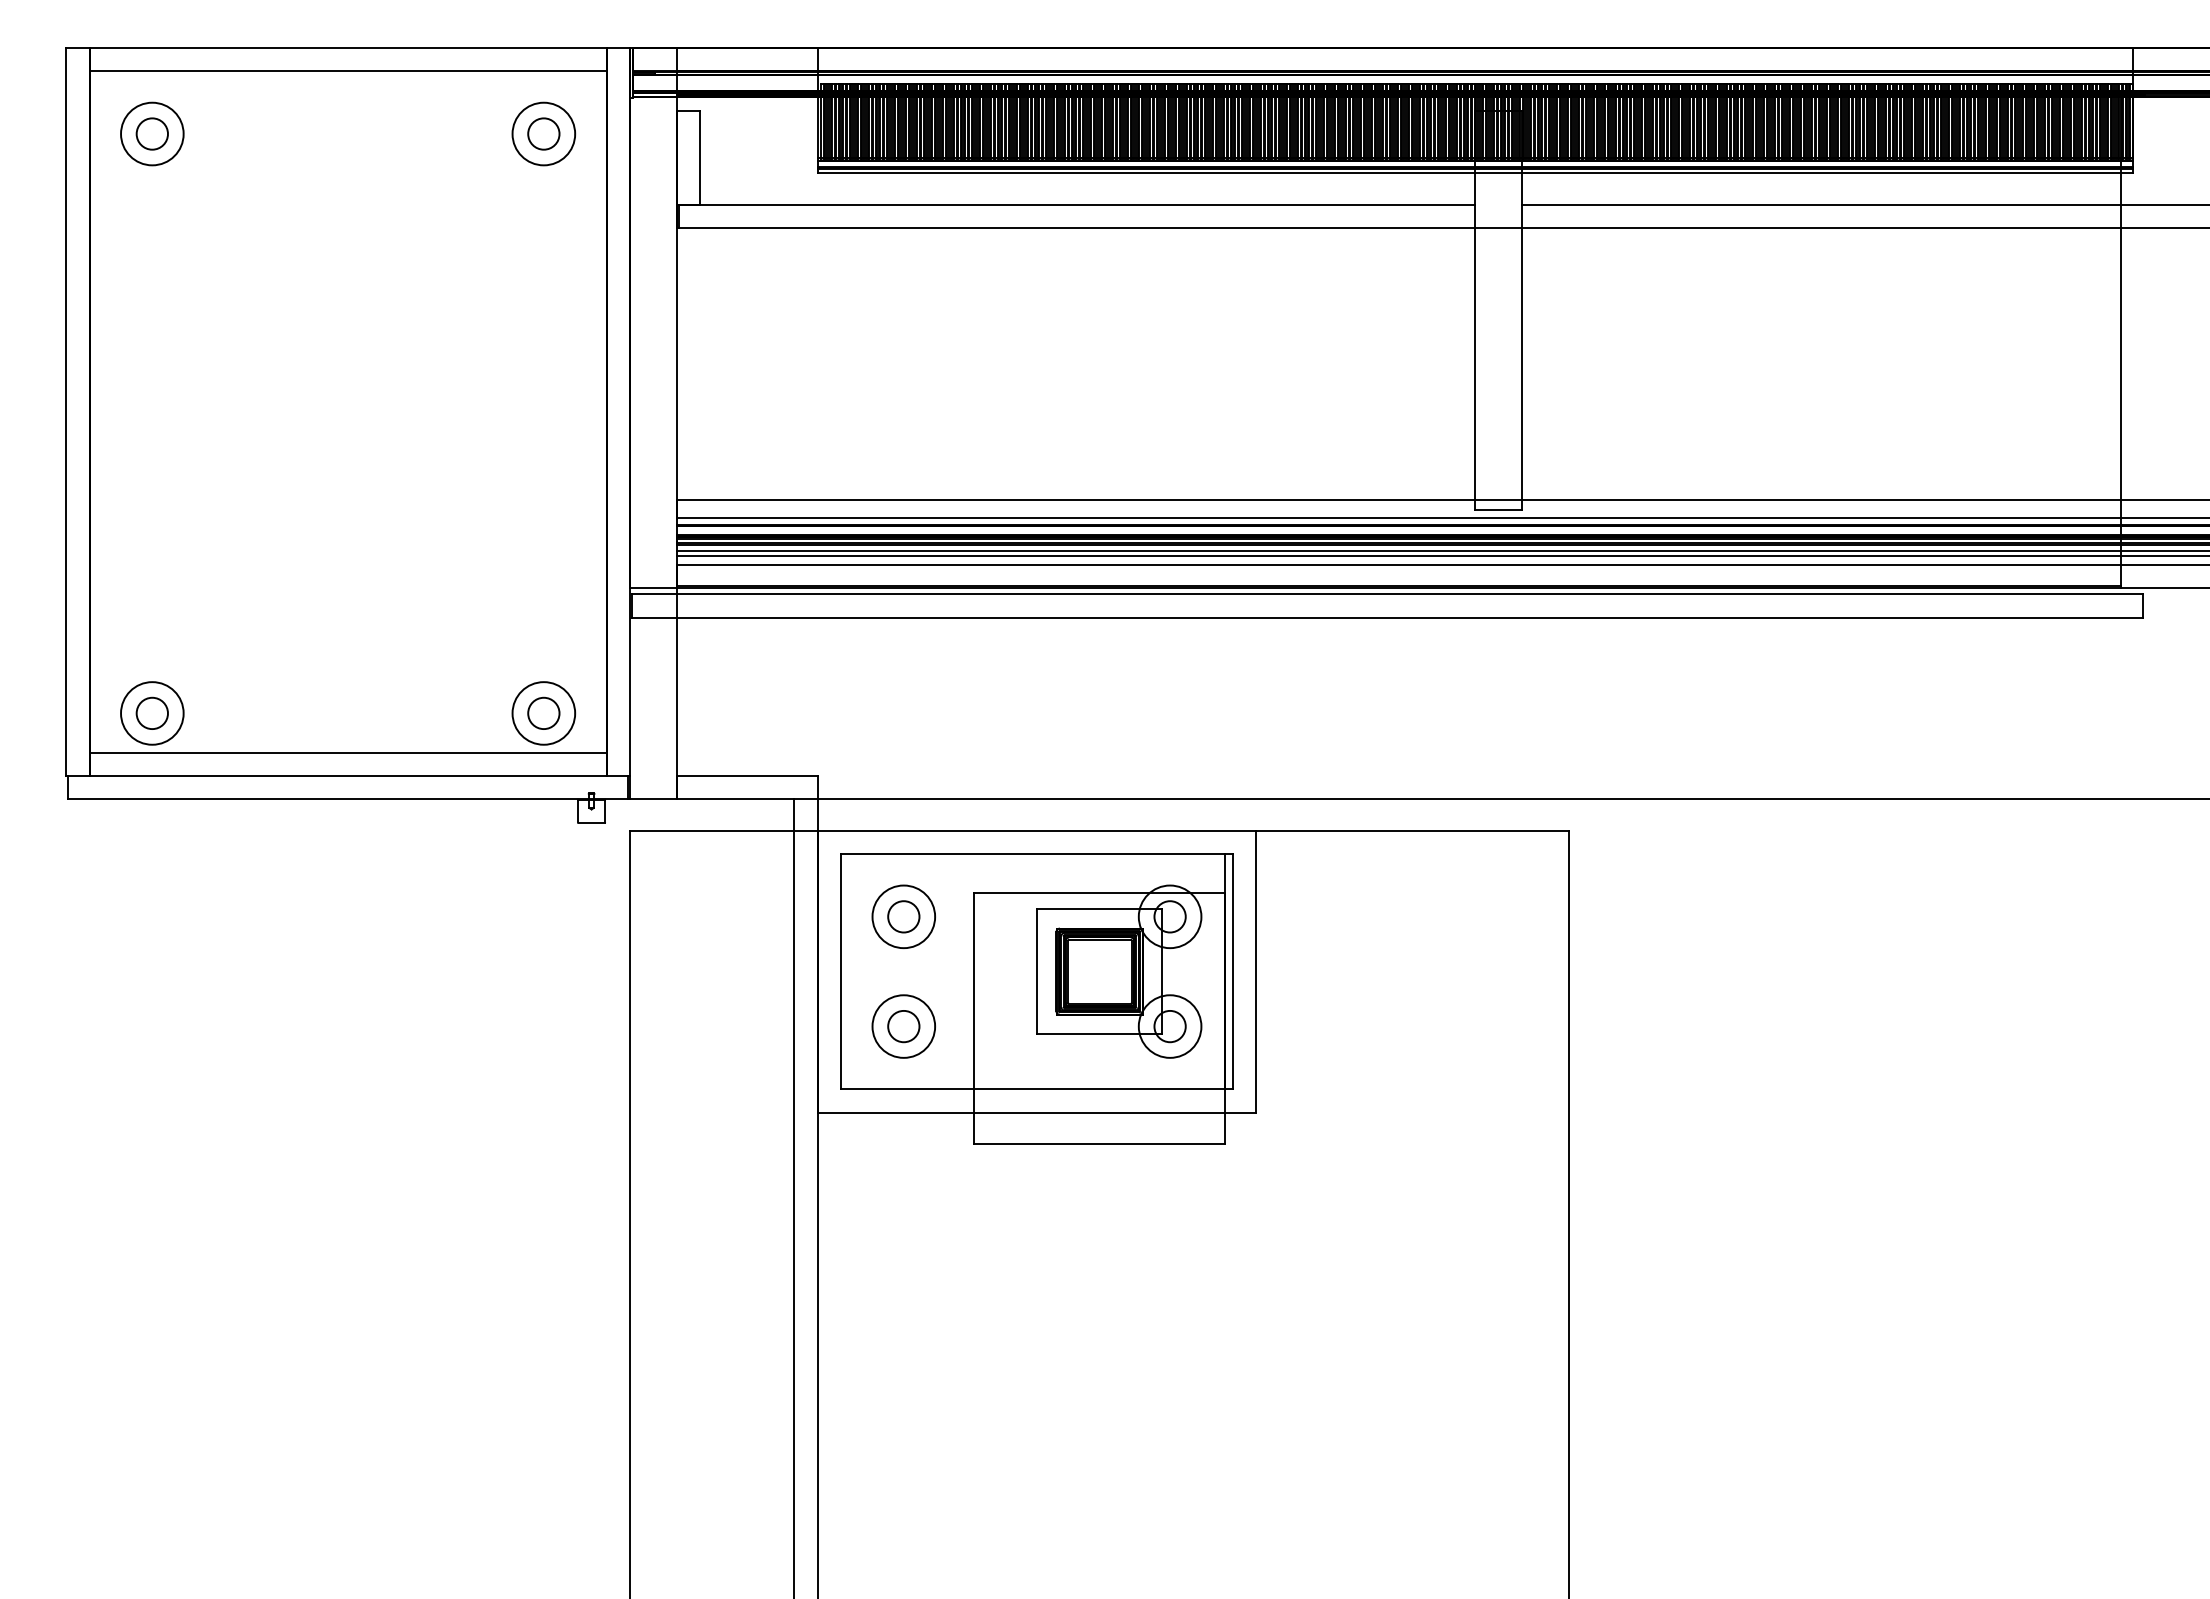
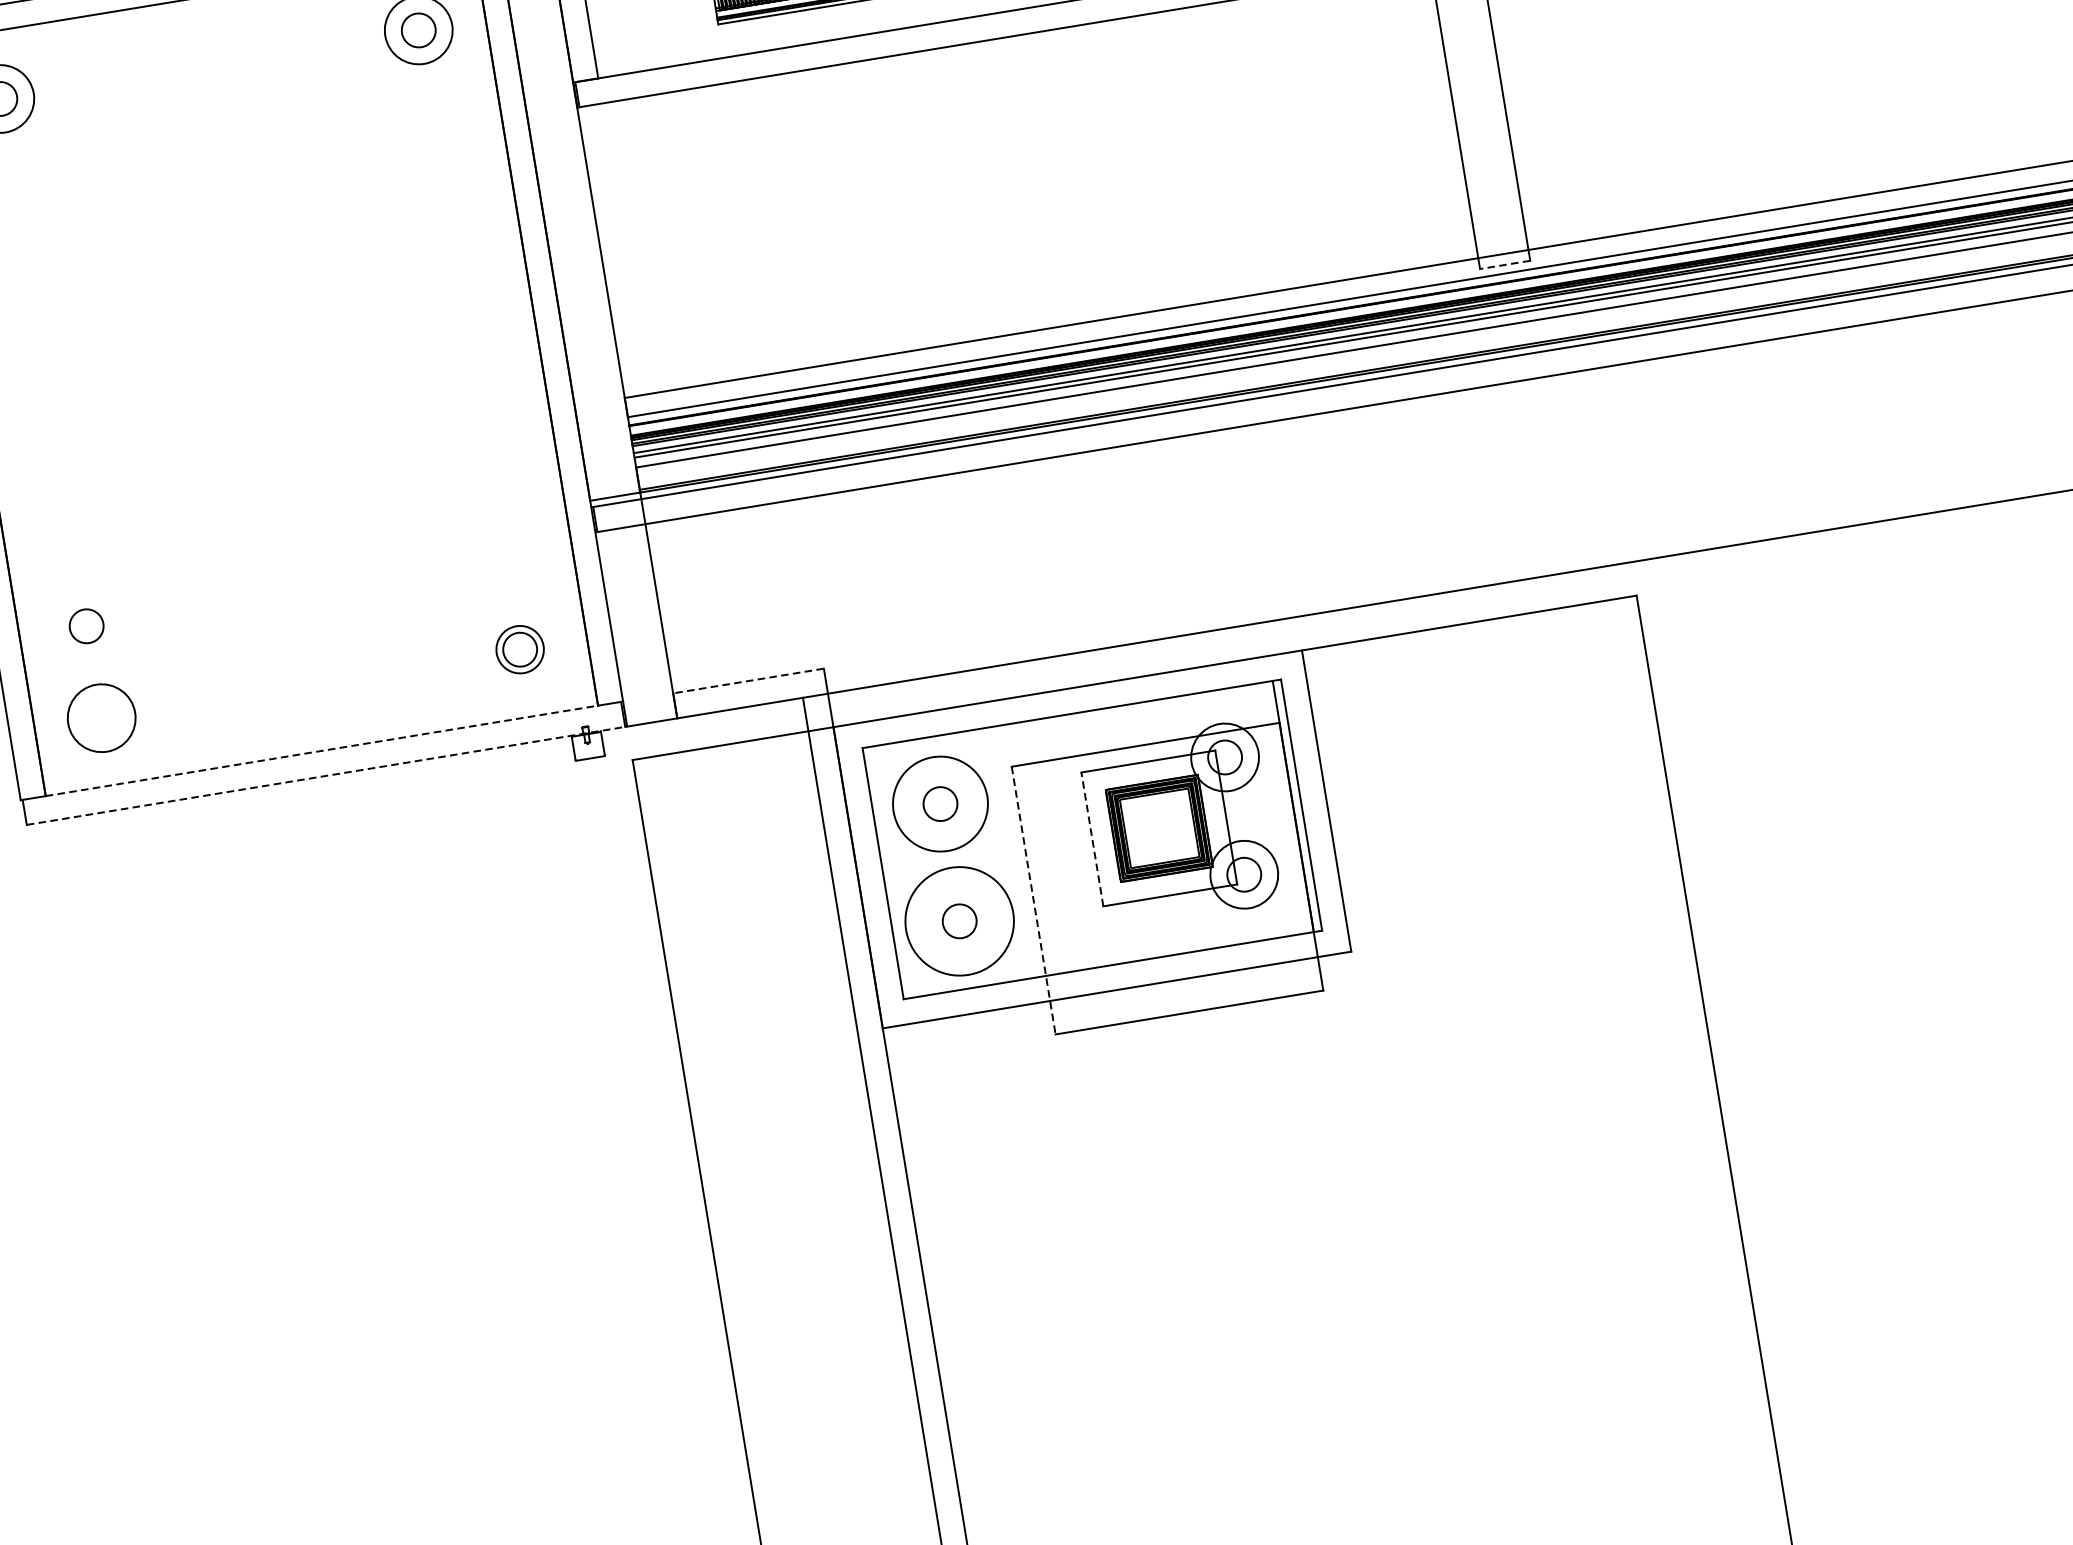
line: (1498, 509) -> (1504, 264), solid -> dashed
circle: (151, 712) -> (85, 625), moved
circle: (543, 713) -> (519, 649), size x0.7
line: (347, 752) -> (317, 725), removed
line: (348, 776) -> (322, 751), solid -> dashed
line: (746, 776) -> (747, 681), solid -> dashed
line: (348, 799) -> (326, 775), solid -> dashed
circle: (903, 916) -> (940, 803), size x1.4
line: (1036, 971) -> (1091, 839), solid -> dashed
line: (974, 1019) -> (1033, 901), solid -> dashed
circle: (903, 1026) -> (959, 921), size x1.6

